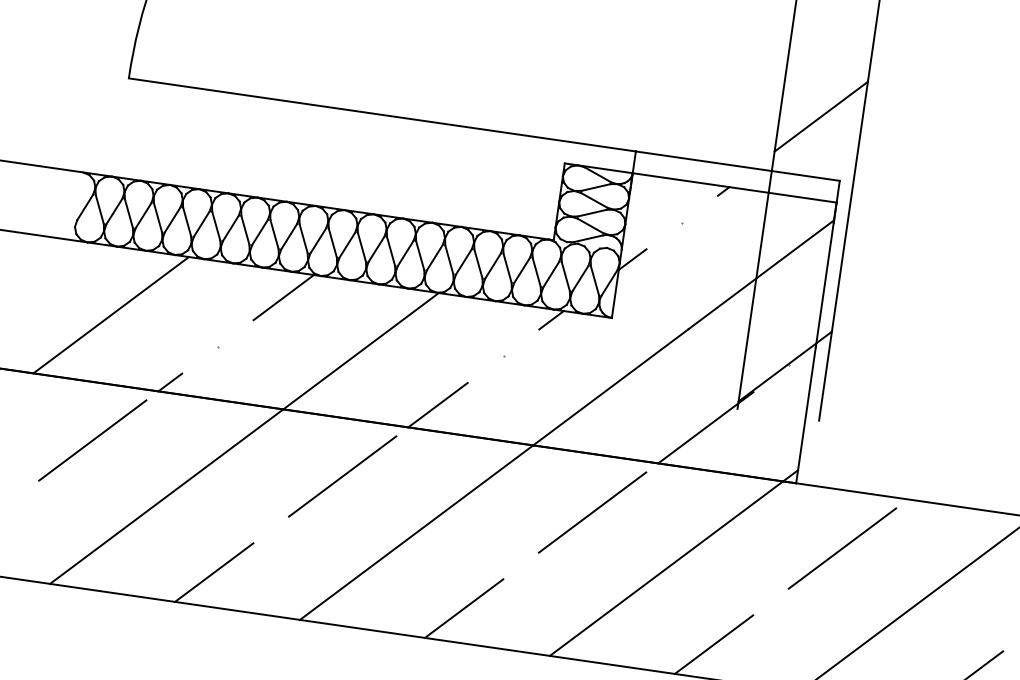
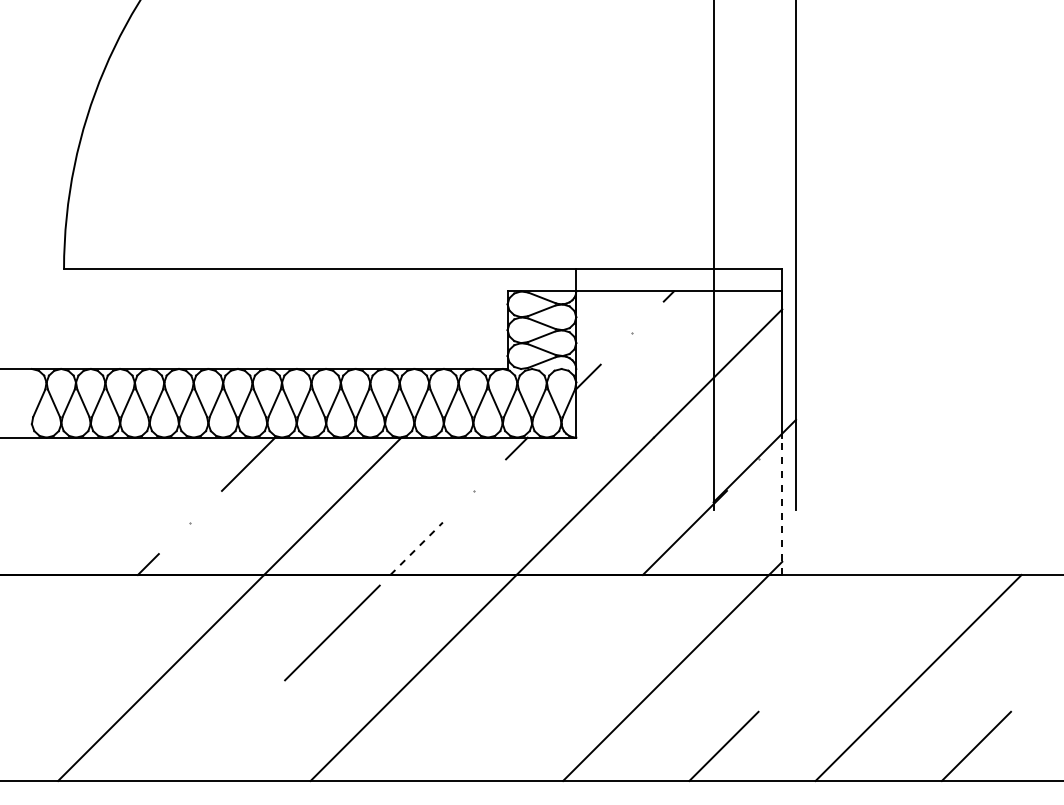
line: (820, 116) -> (754, 208), removed
line: (110, 315) -> (79, 506), removed
line: (437, 404) -> (416, 548), solid -> dashed
line: (806, 415) -> (782, 506), solid -> dashed
line: (92, 439) -> (79, 632), removed
line: (592, 511) -> (584, 632), removed
line: (842, 548) -> (837, 632), removed
line: (213, 571) -> (218, 745), removed
line: (464, 607) -> (471, 745), removed

